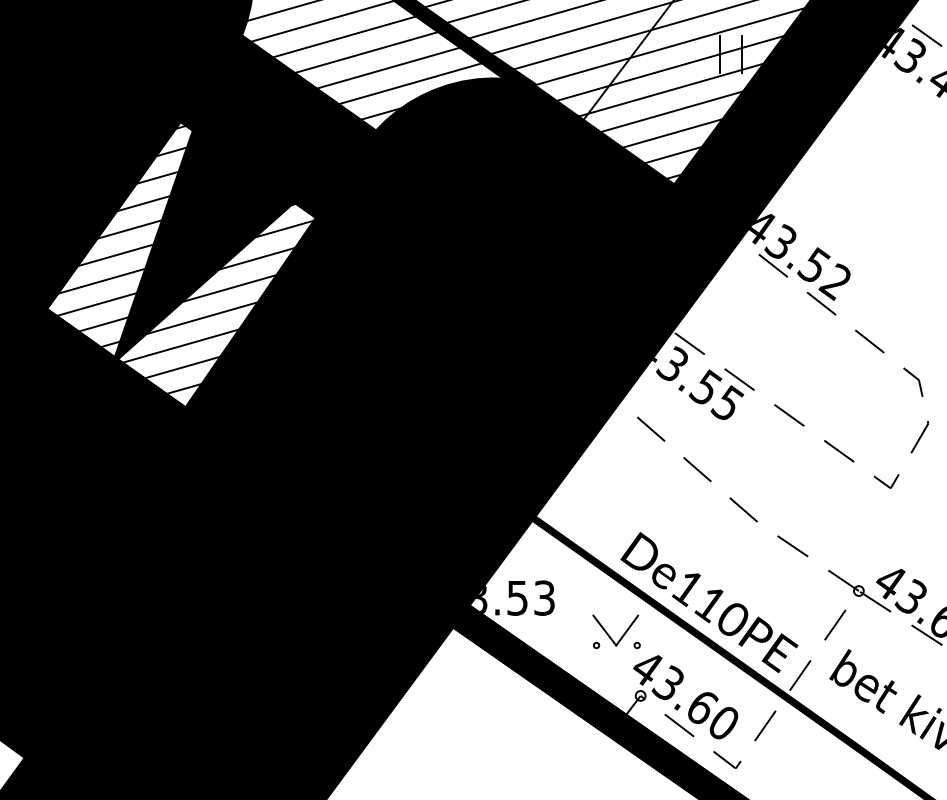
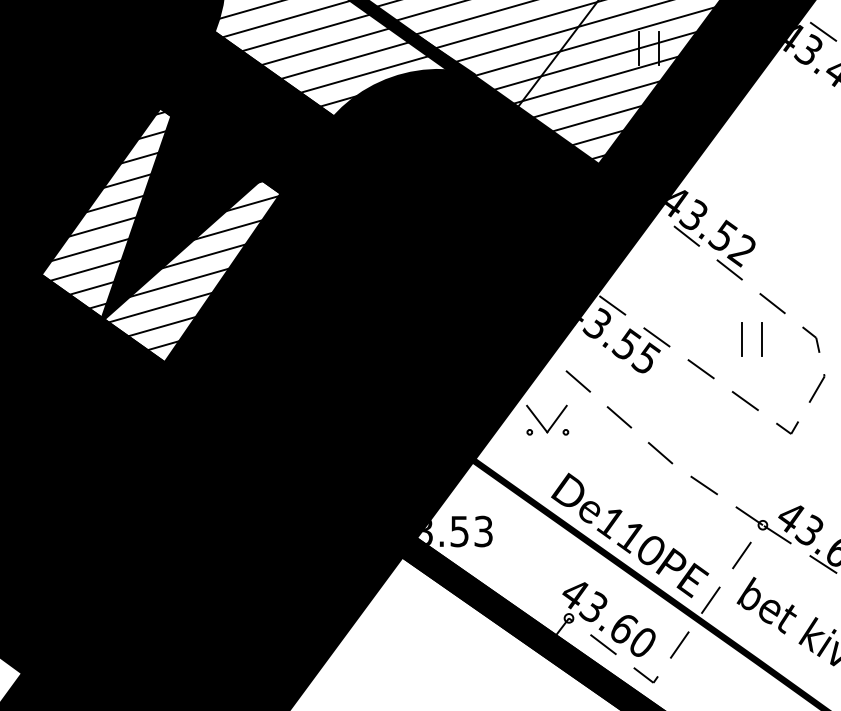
part: (836, 381) -> (742, 339), added
part: (621, 636) -> (551, 424), moved

